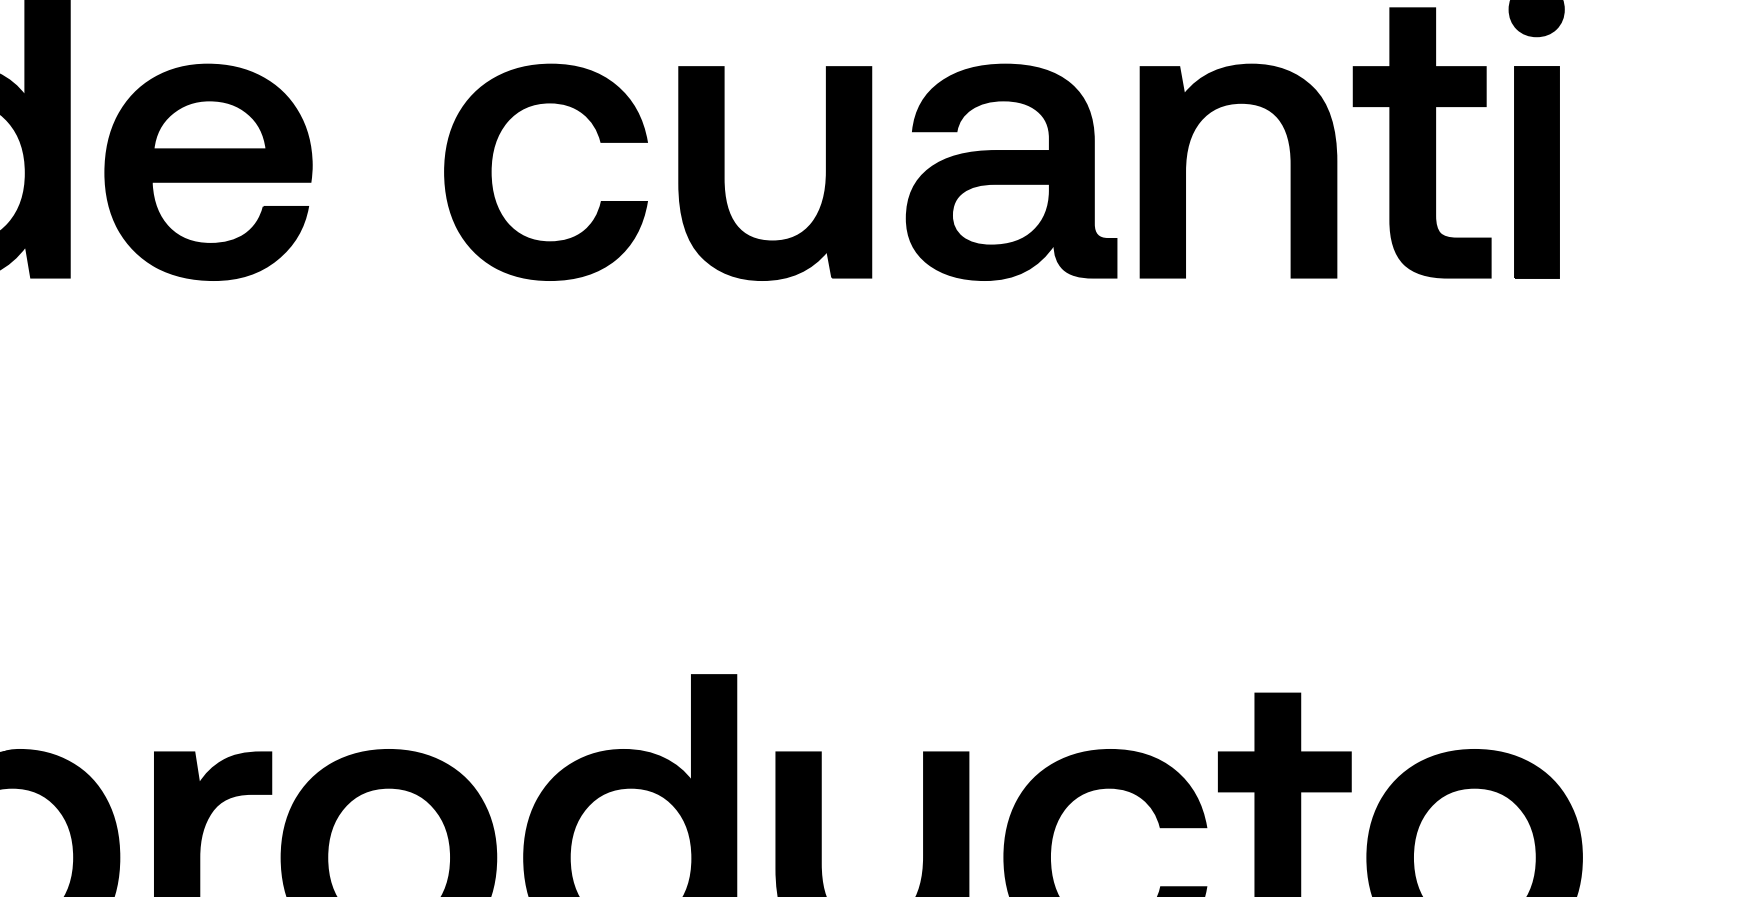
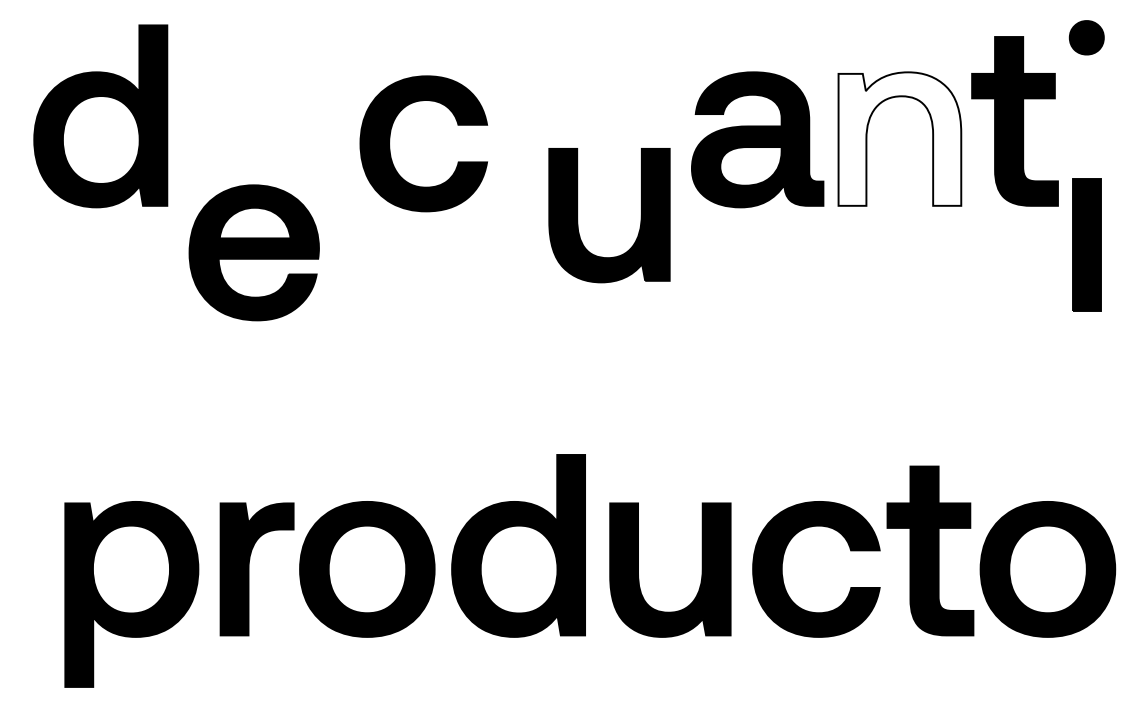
part: (492, 168) -> (390, 141), moved
fill: (1237, 170) -> (899, 138), removed
part: (207, 171) -> (253, 252), moved
part: (1536, 171) -> (1086, 244), moved
part: (725, 173) -> (578, 215), moved

